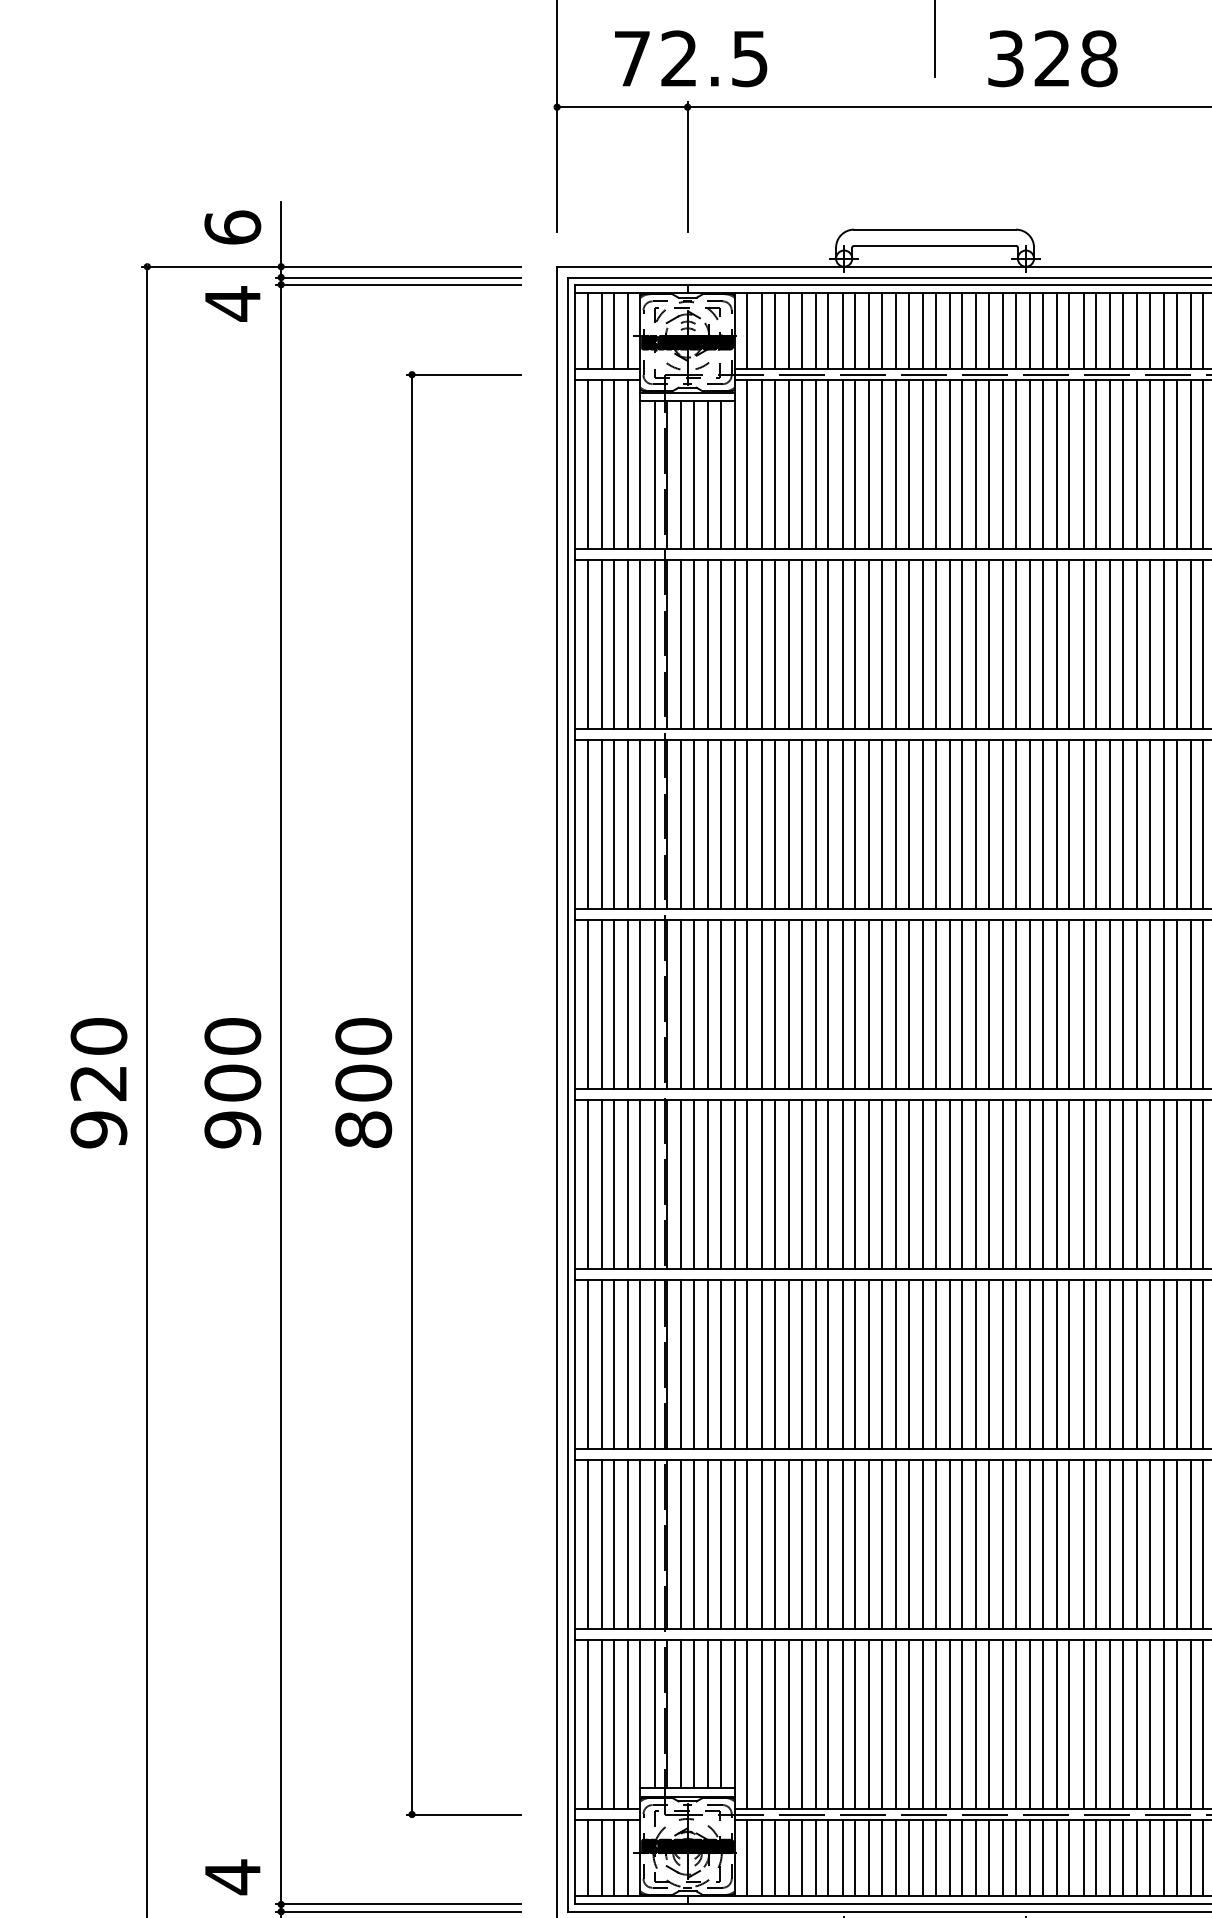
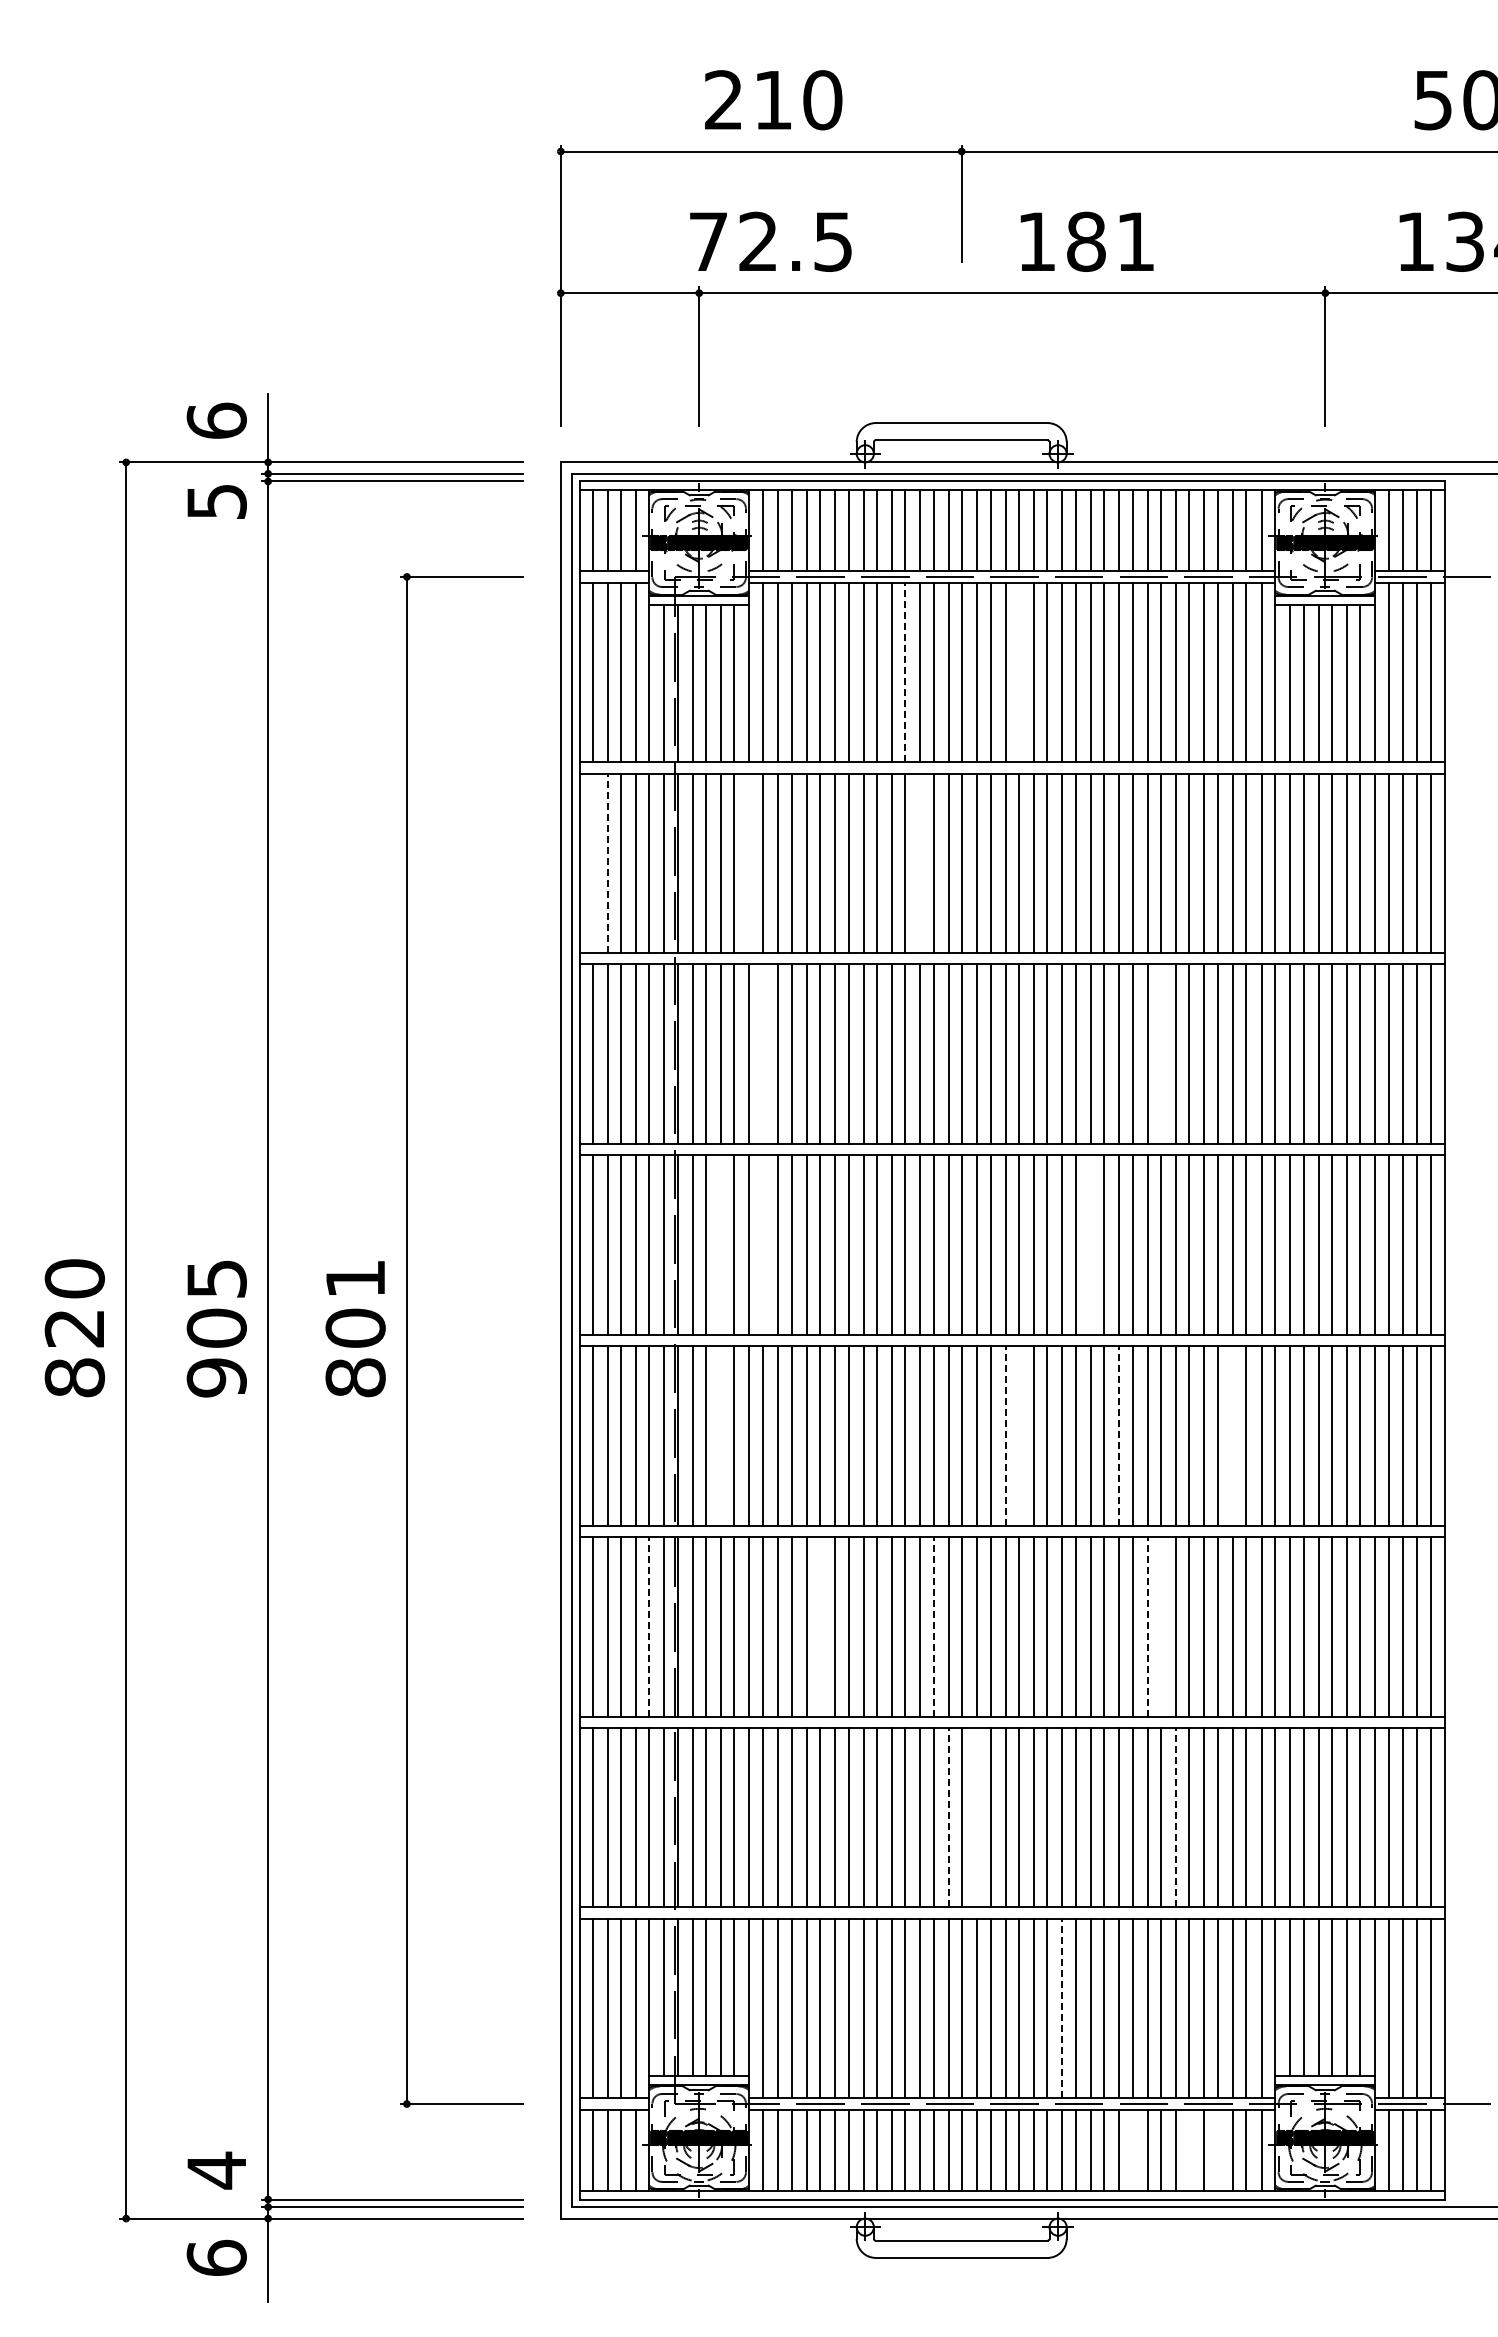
text: (690, 58) -> (770, 241), moved
text: (1052, 58) -> (1086, 241), 328 -> 181
text: (232, 303) -> (216, 501), 4 -> 5
line: (882, 464) -> (905, 672), solid -> dashed
line: (988, 464) -> (1018, 672), removed
line: (587, 643) -> (593, 862), removed
line: (735, 643) -> (749, 862), removed
line: (896, 643) -> (920, 862), removed
line: (601, 644) -> (607, 863), solid -> dashed
line: (747, 824) -> (762, 1053), removed
line: (1122, 824) -> (1160, 1053), removed
line: (707, 1004) -> (720, 1244), removed
line: (747, 1004) -> (762, 1244), removed
line: (1056, 1004) -> (1090, 1244), removed
text: (232, 1036) -> (216, 1278), 900 -> 905
text: (363, 1036) -> (355, 1278), 800 -> 801
text: (98, 1129) -> (74, 1377), 920 -> 820
line: (707, 1184) -> (720, 1435), removed
line: (976, 1184) -> (1005, 1435), solid -> dashed
line: (988, 1184) -> (1018, 1435), removed
line: (1083, 1184) -> (1119, 1435), solid -> dashed
line: (1190, 1184) -> (1232, 1435), removed
line: (640, 1364) -> (649, 1626), solid -> dashed
line: (801, 1364) -> (820, 1626), removed
line: (908, 1364) -> (933, 1626), solid -> dashed
line: (1110, 1364) -> (1147, 1626), solid -> dashed
line: (1122, 1364) -> (1160, 1626), removed
line: (922, 1544) -> (948, 1817), solid -> dashed
line: (949, 1544) -> (977, 1817), removed
line: (1137, 1544) -> (1176, 1817), solid -> dashed
line: (1030, 1724) -> (1062, 2008), solid -> dashed
line: (1096, 1857) -> (1132, 2149), removed
line: (1149, 1857) -> (1189, 2149), removed
line: (1176, 1857) -> (1217, 2149), removed

